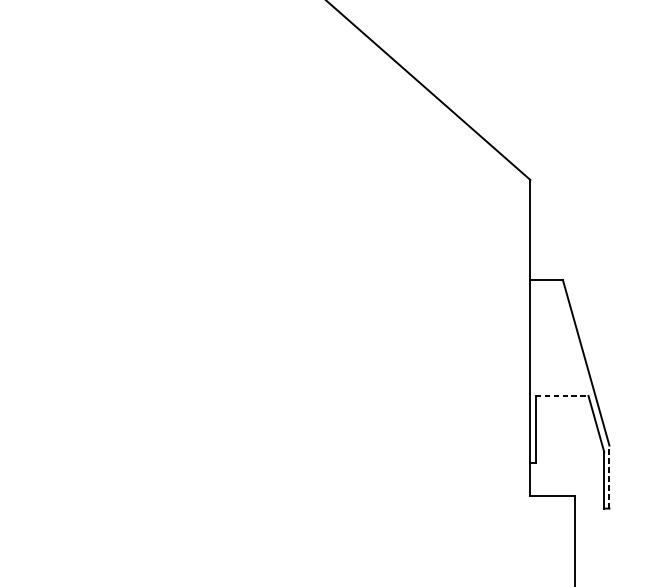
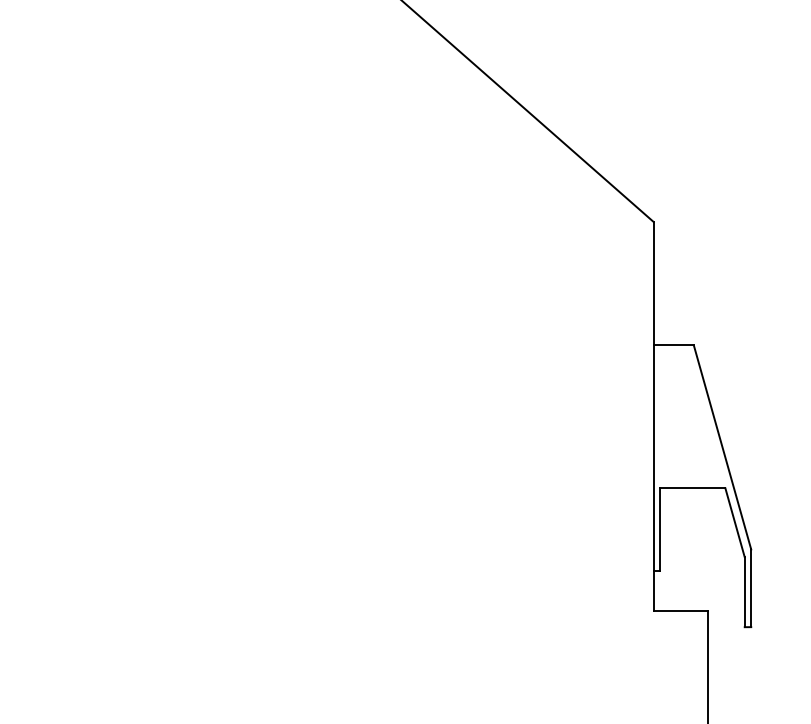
line: (562, 396) -> (693, 488), dashed -> solid
line: (609, 477) -> (751, 588), dashed -> solid

